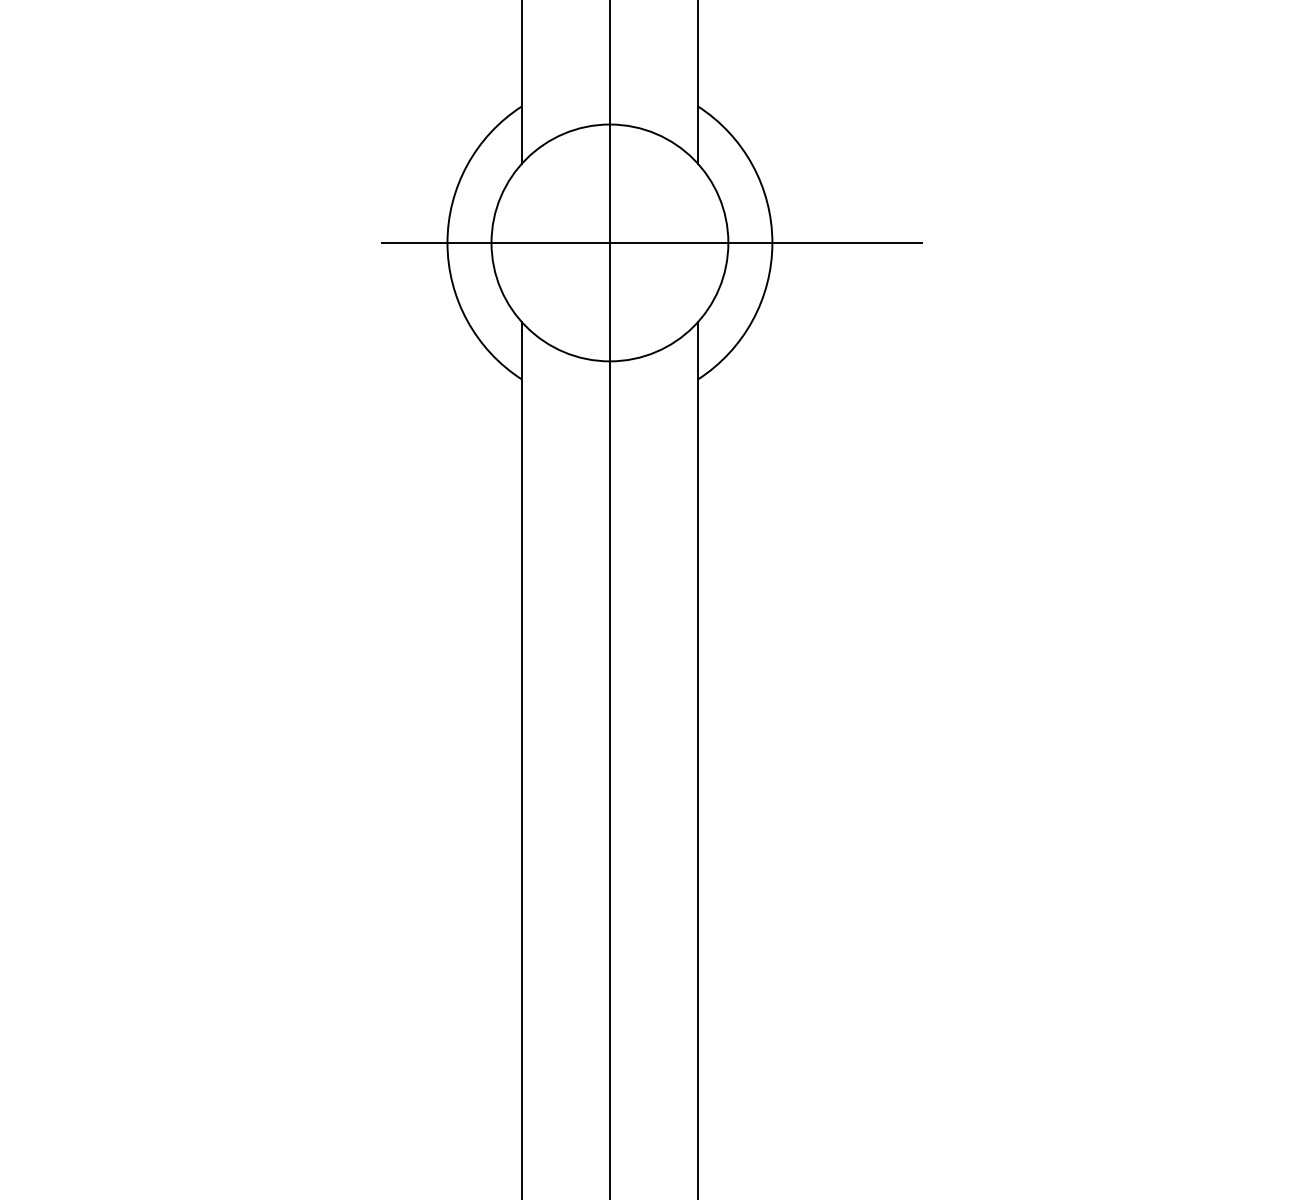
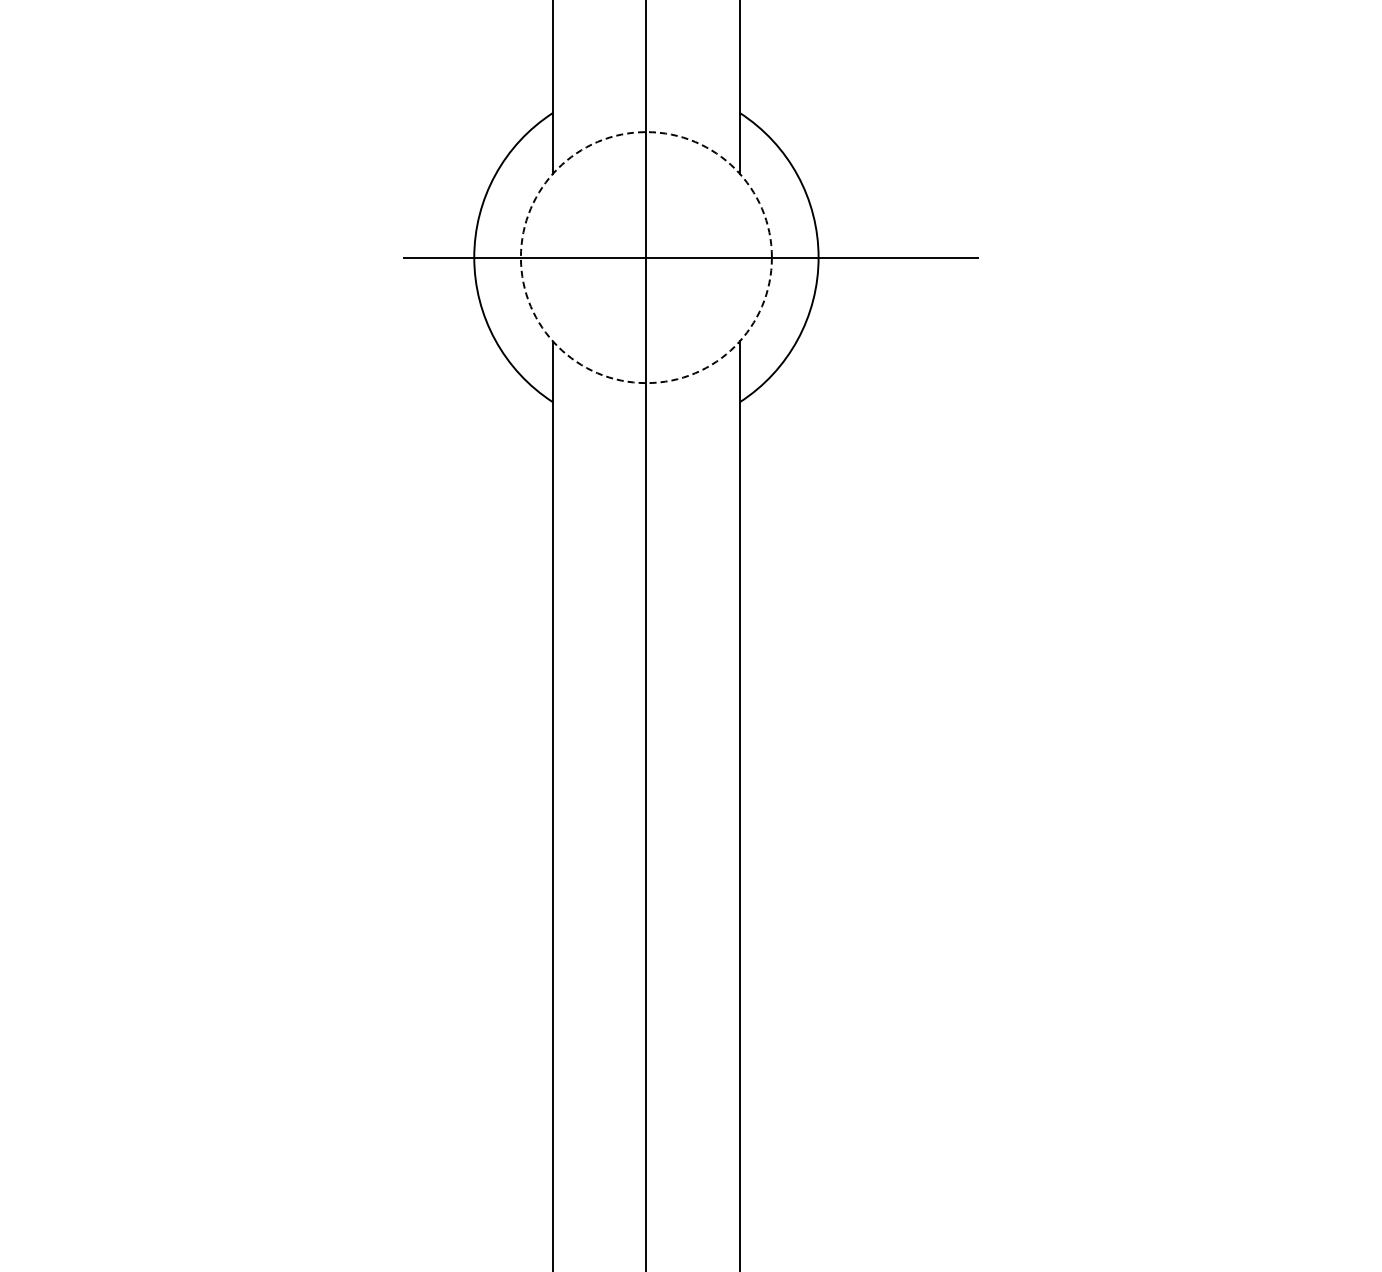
circle: (609, 242) -> (645, 257), solid -> dashed

